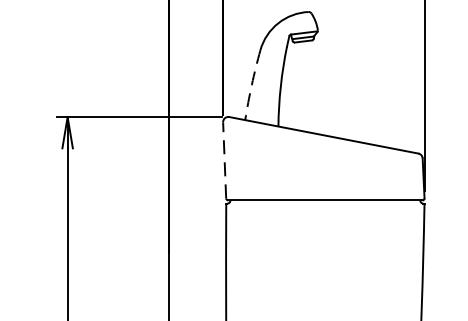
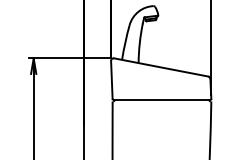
arc: (252, 85) -> (125, 42), dashed -> solid
line: (223, 159) -> (111, 79), dashed -> solid

